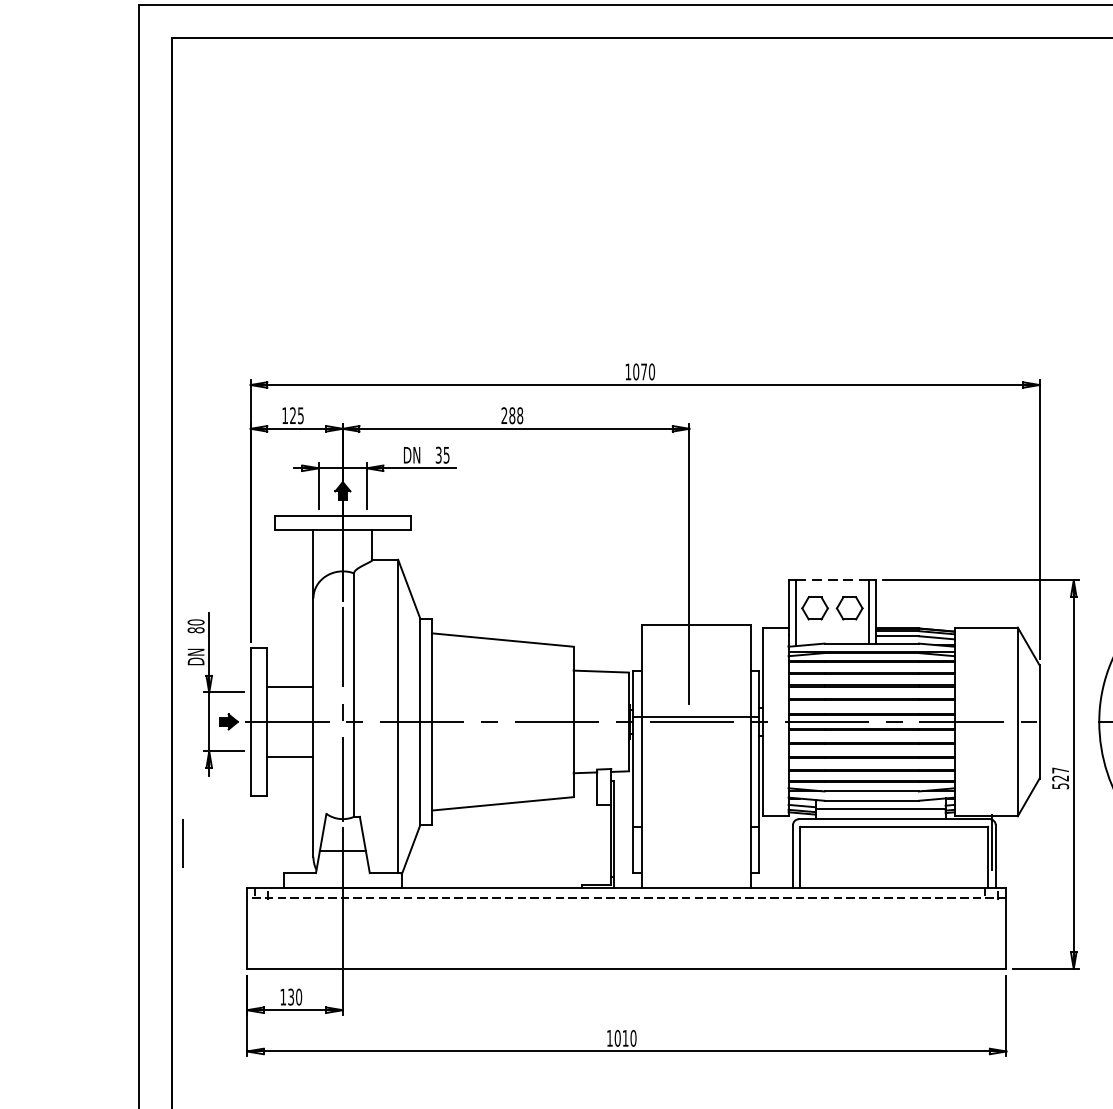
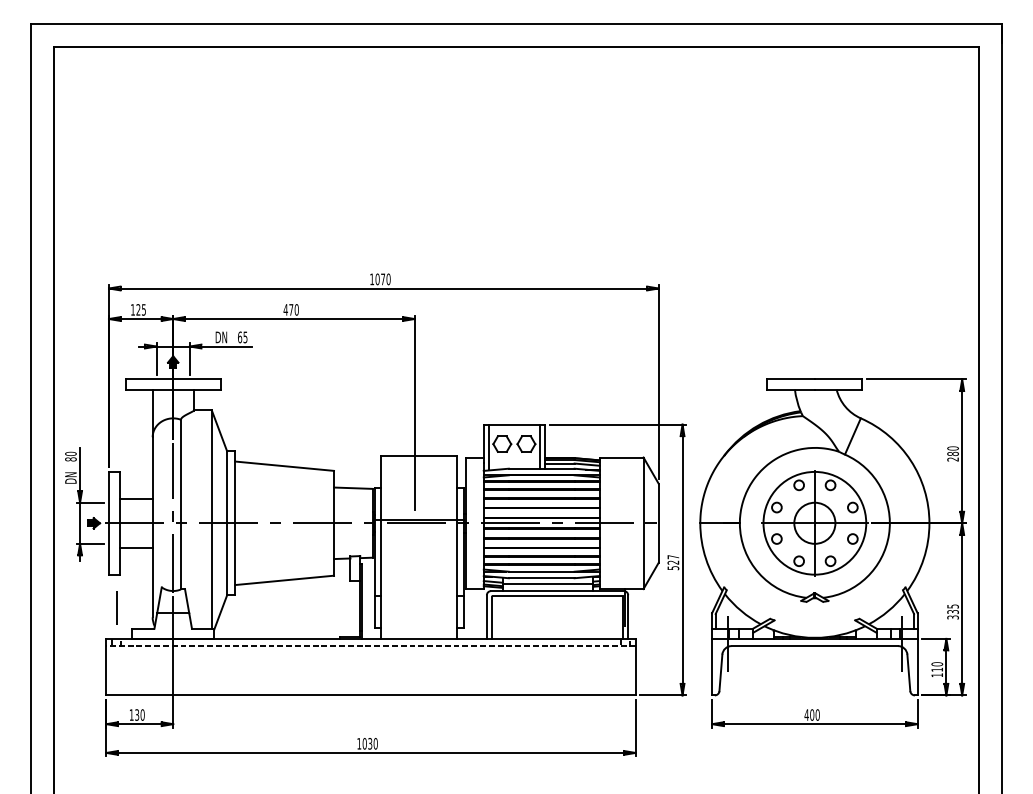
text: (511, 415) -> (290, 309), 288 -> 470
text: (439, 455) -> (240, 337), 35 -> 65
line: (832, 580) -> (514, 424), dashed -> solid
line: (182, 842) -> (116, 607), moved
text: (625, 1037) -> (370, 743), 1010 -> 1030

